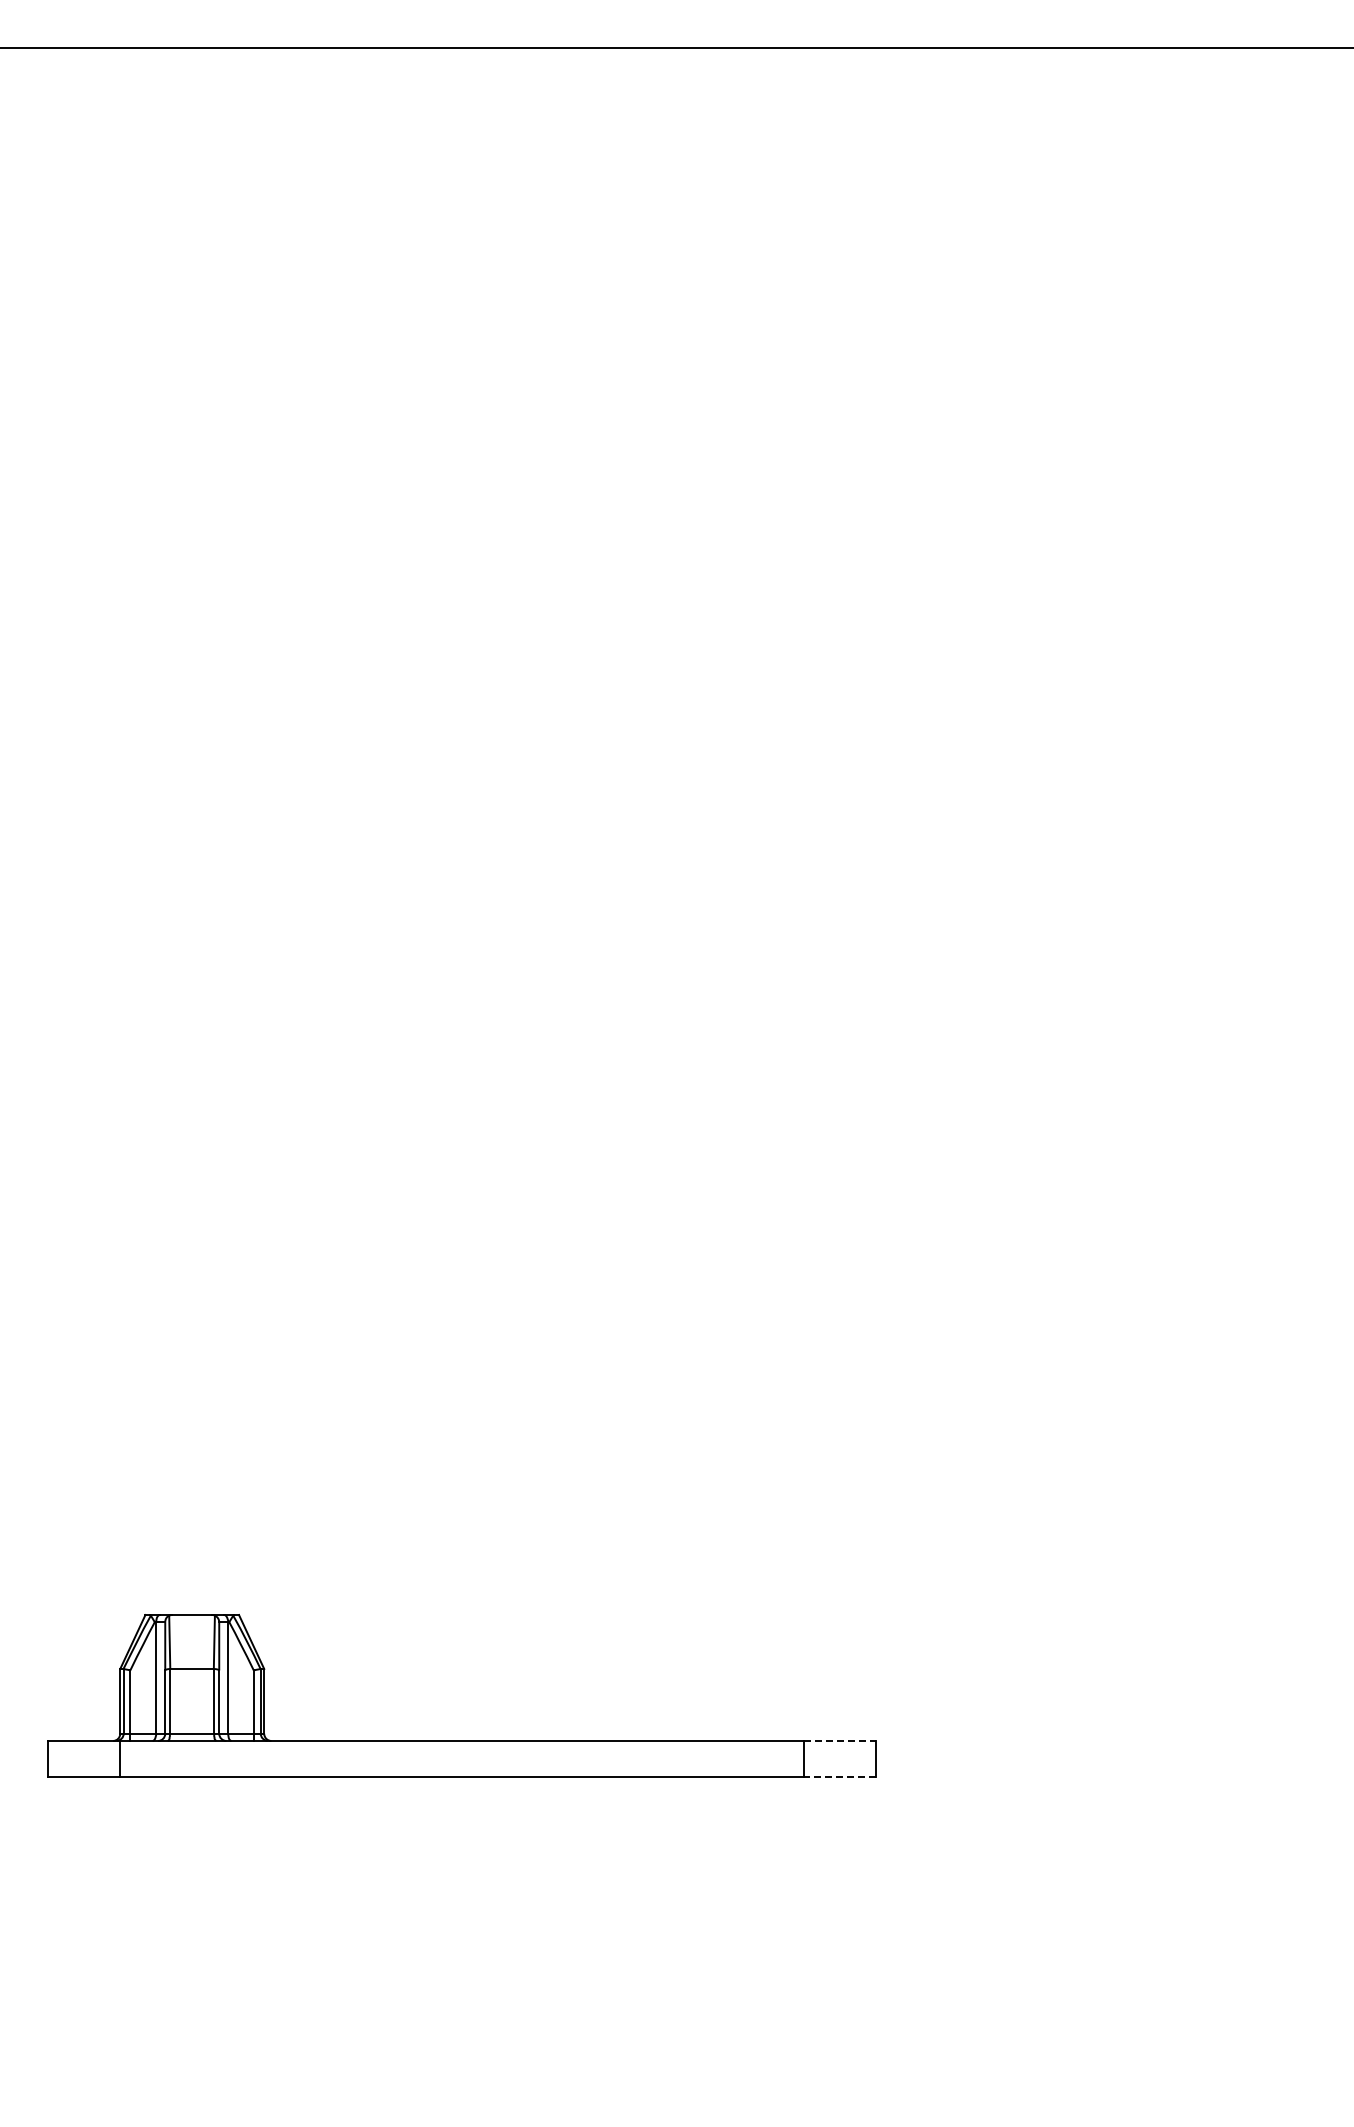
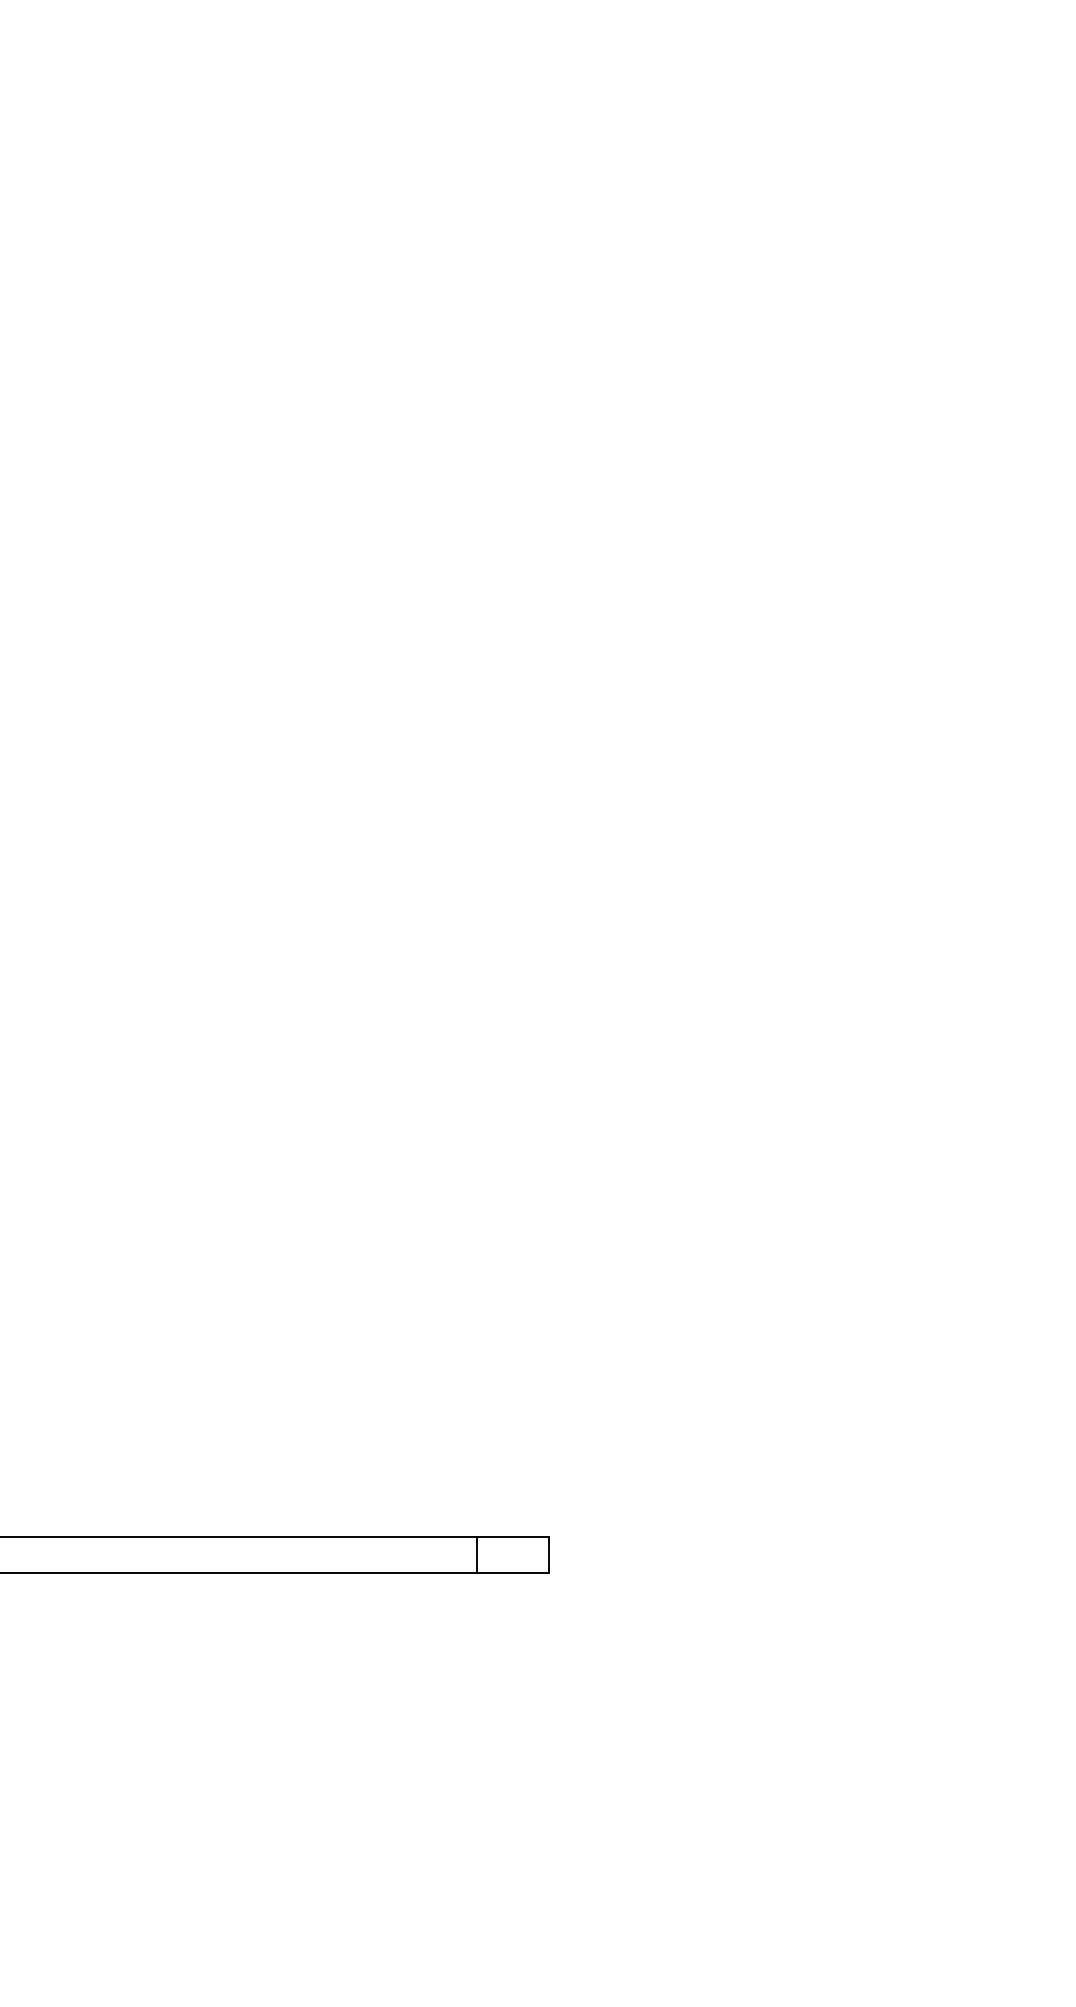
line: (840, 1740) -> (513, 1536), dashed -> solid
line: (840, 1776) -> (513, 1572), dashed -> solid

